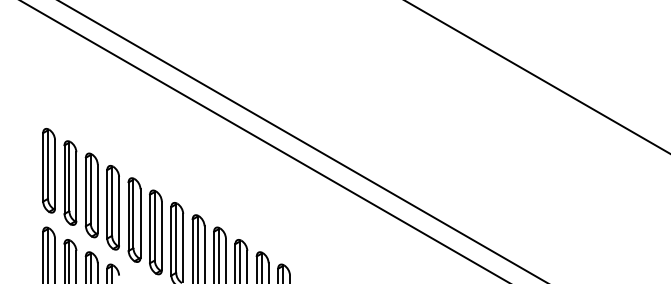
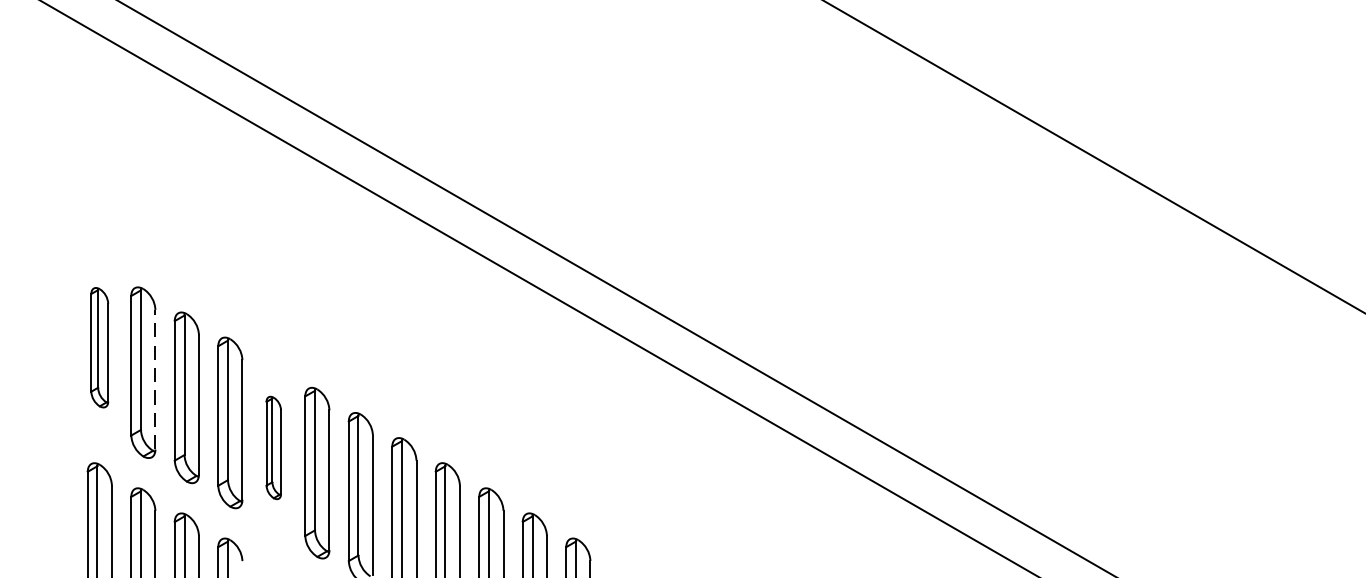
part: (48, 170) -> (98, 347), size x0.7
line: (76, 186) -> (155, 379), solid -> dashed
part: (134, 219) -> (273, 446), size x0.6

